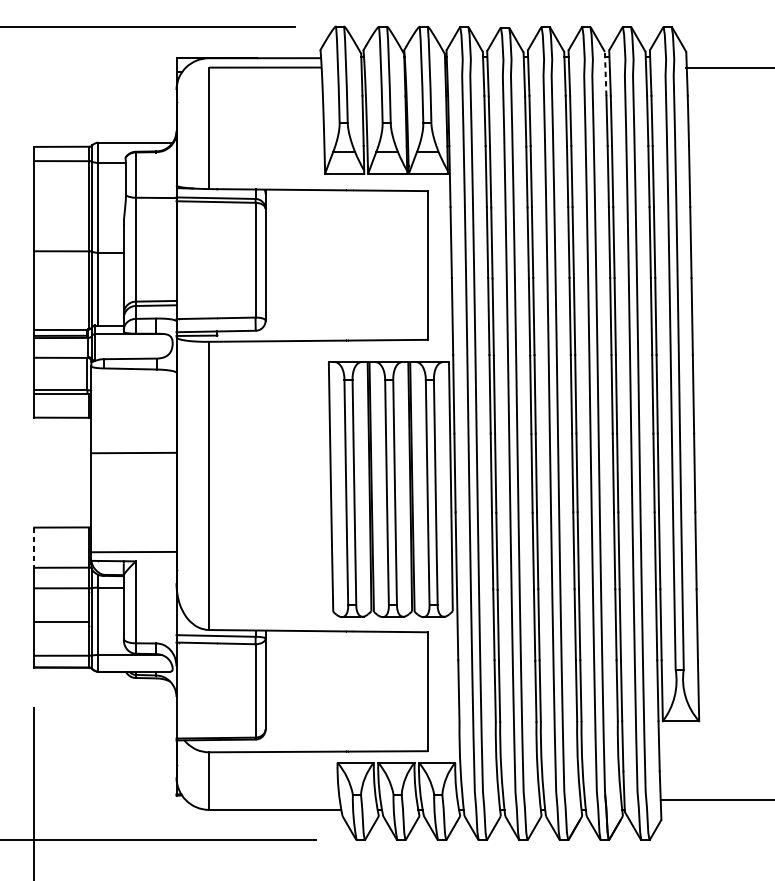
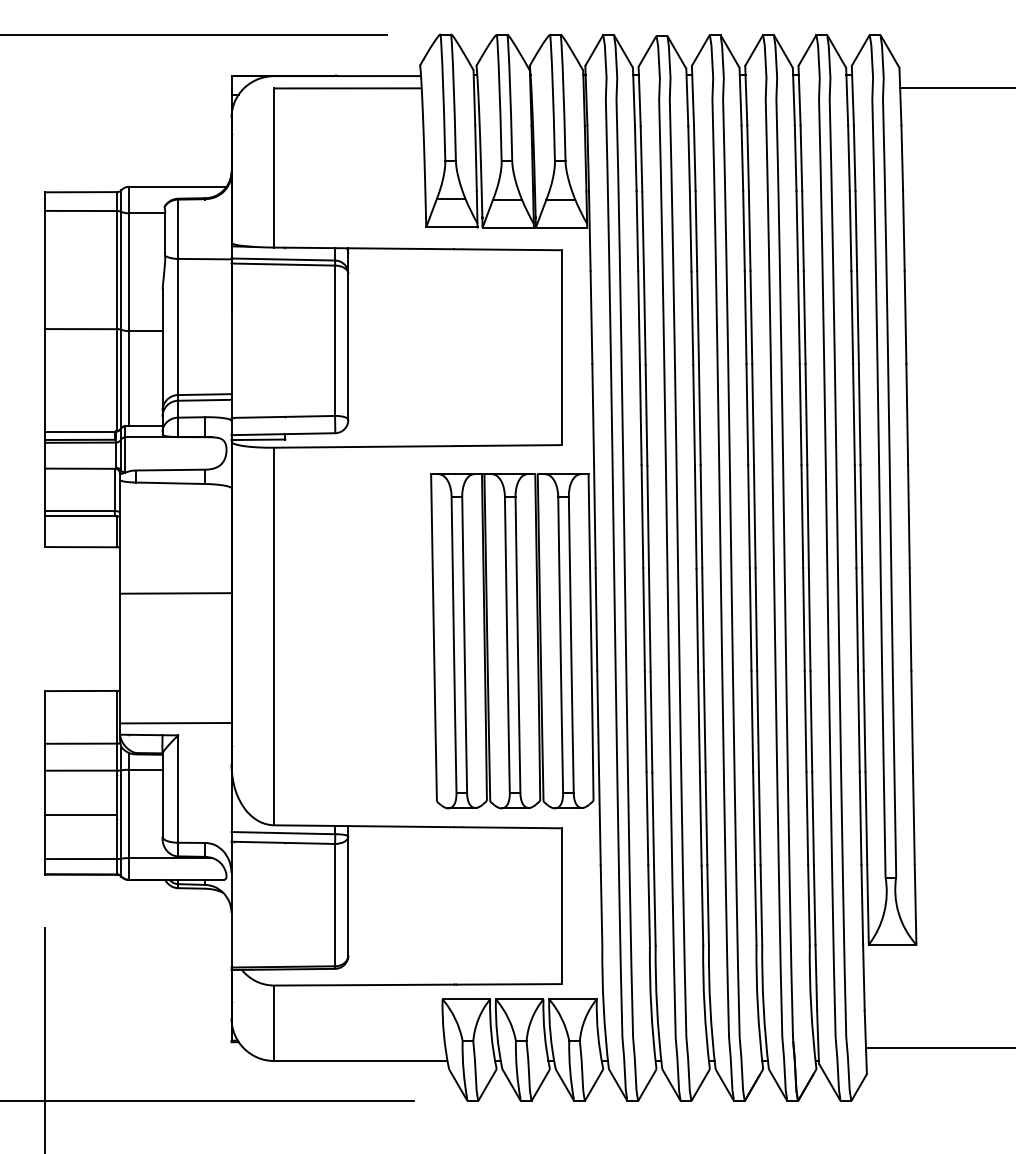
line: (605, 73) -> (793, 96), dashed -> solid
line: (34, 547) -> (45, 717), dashed -> solid

